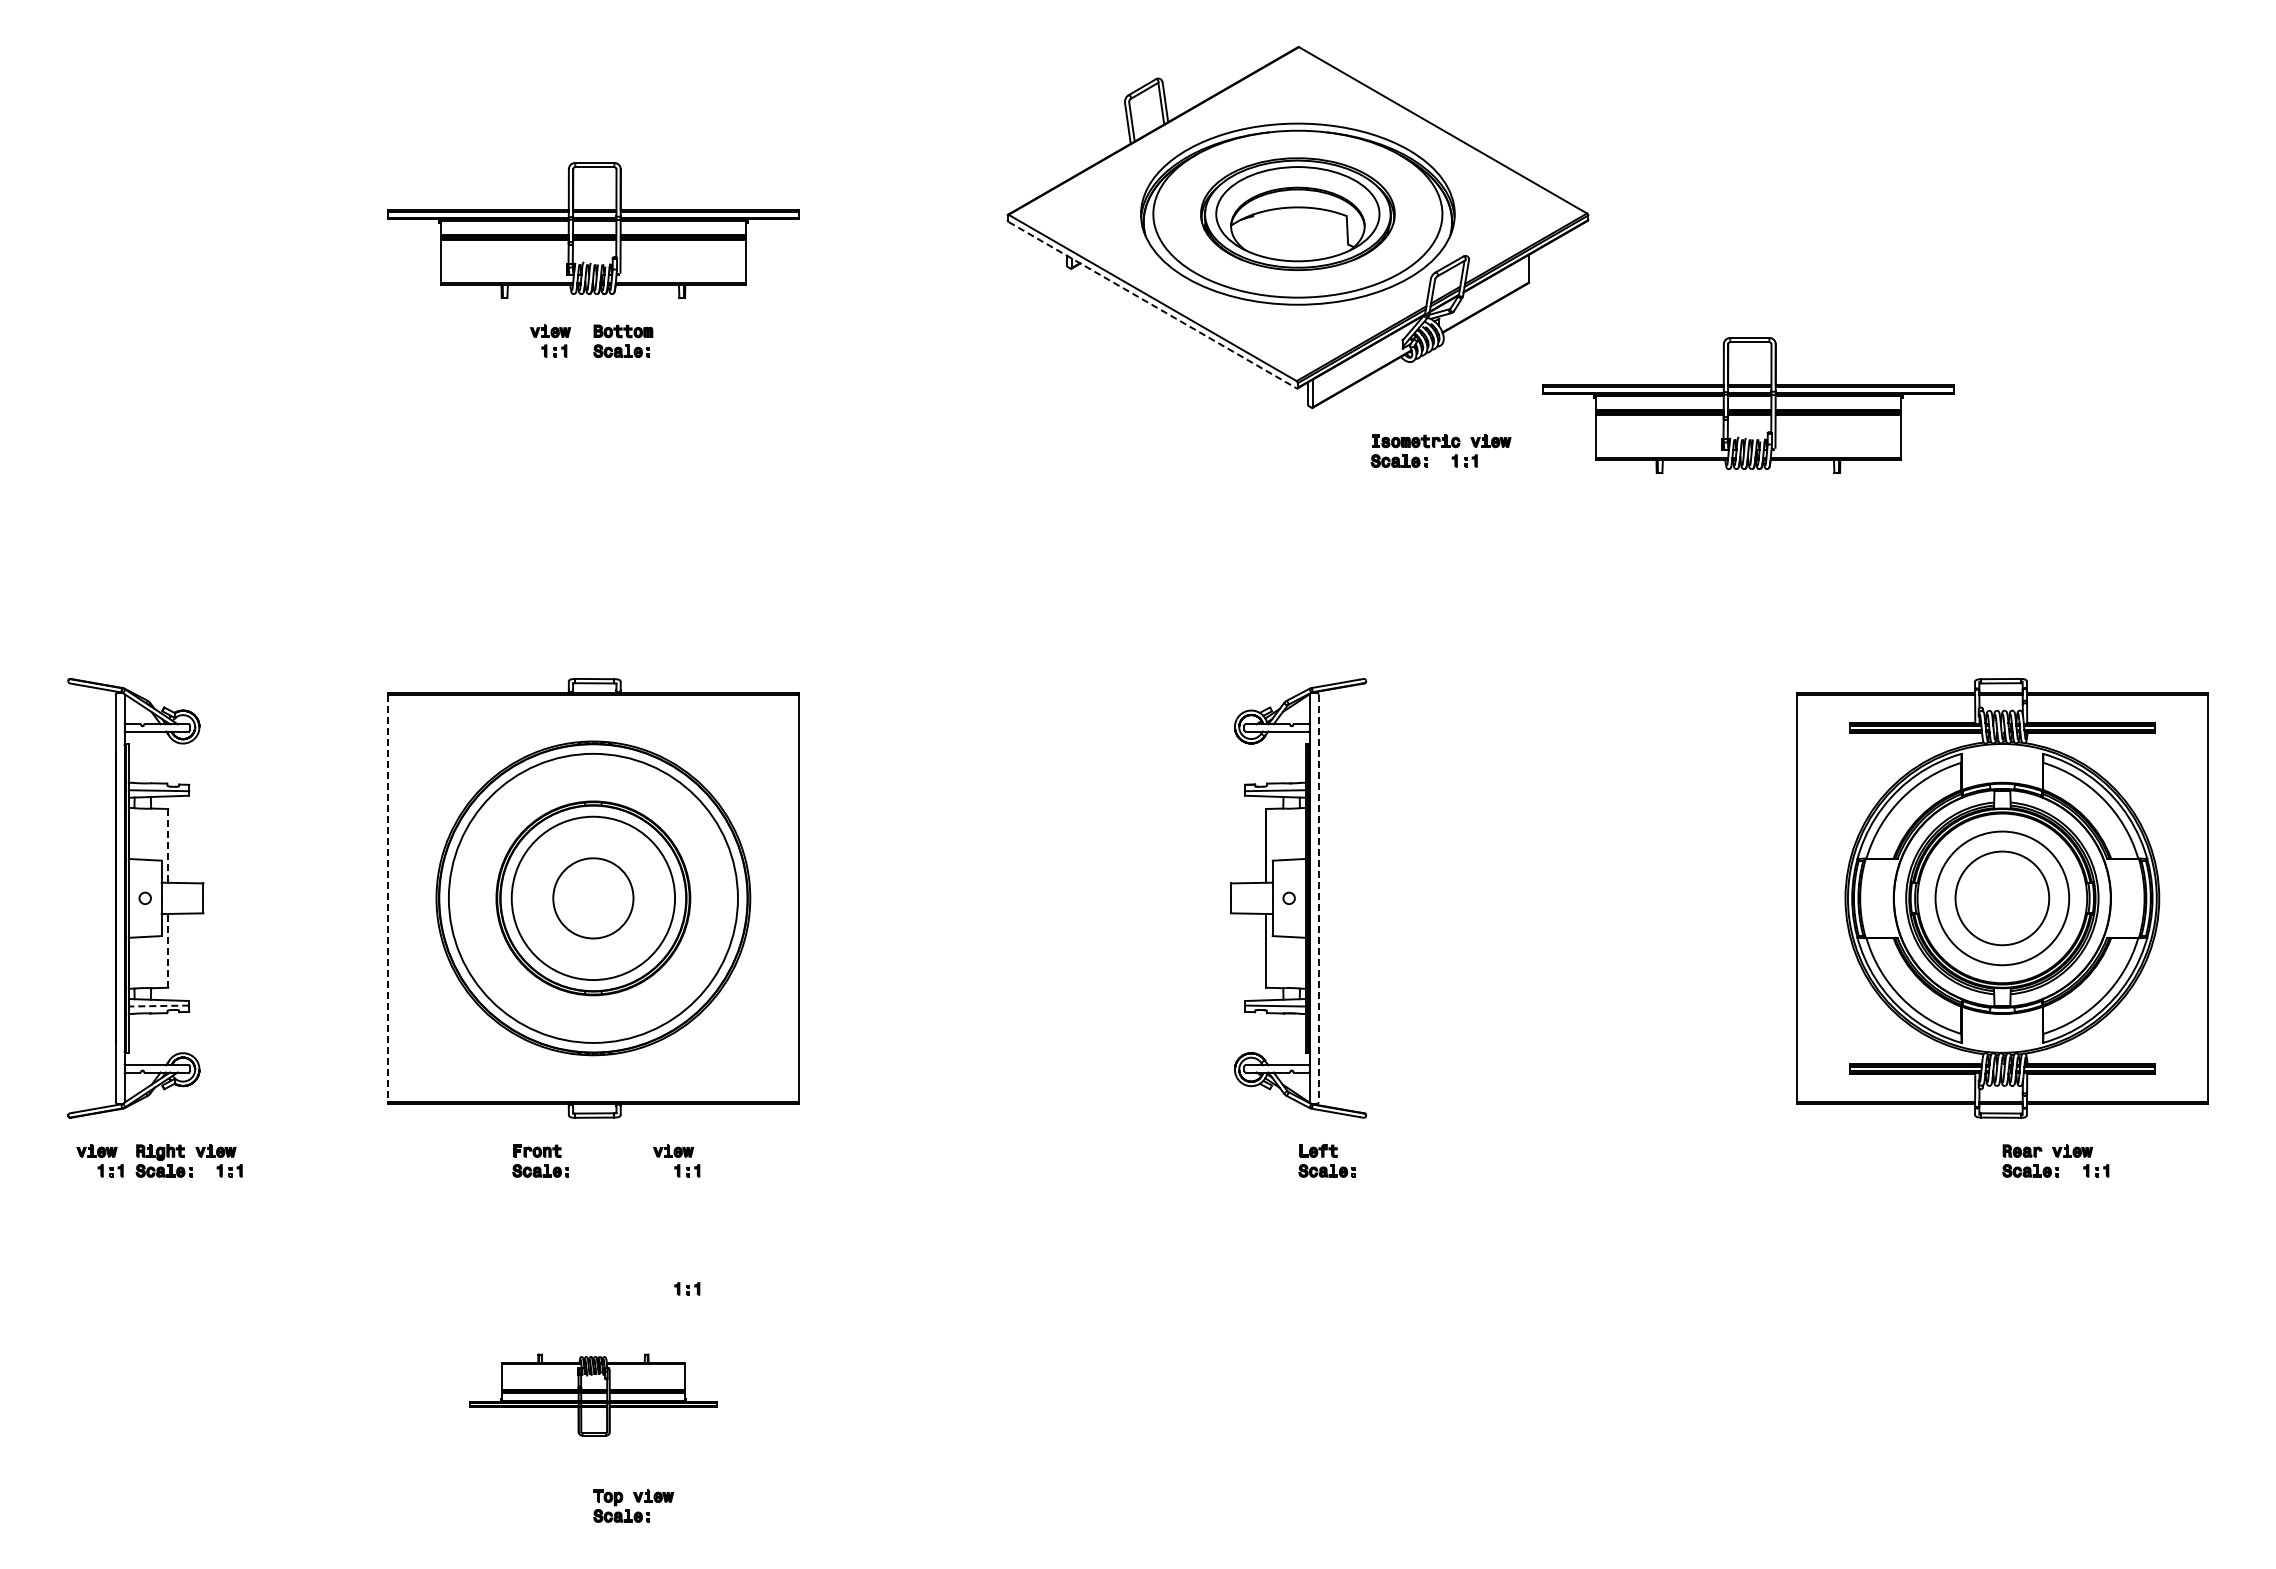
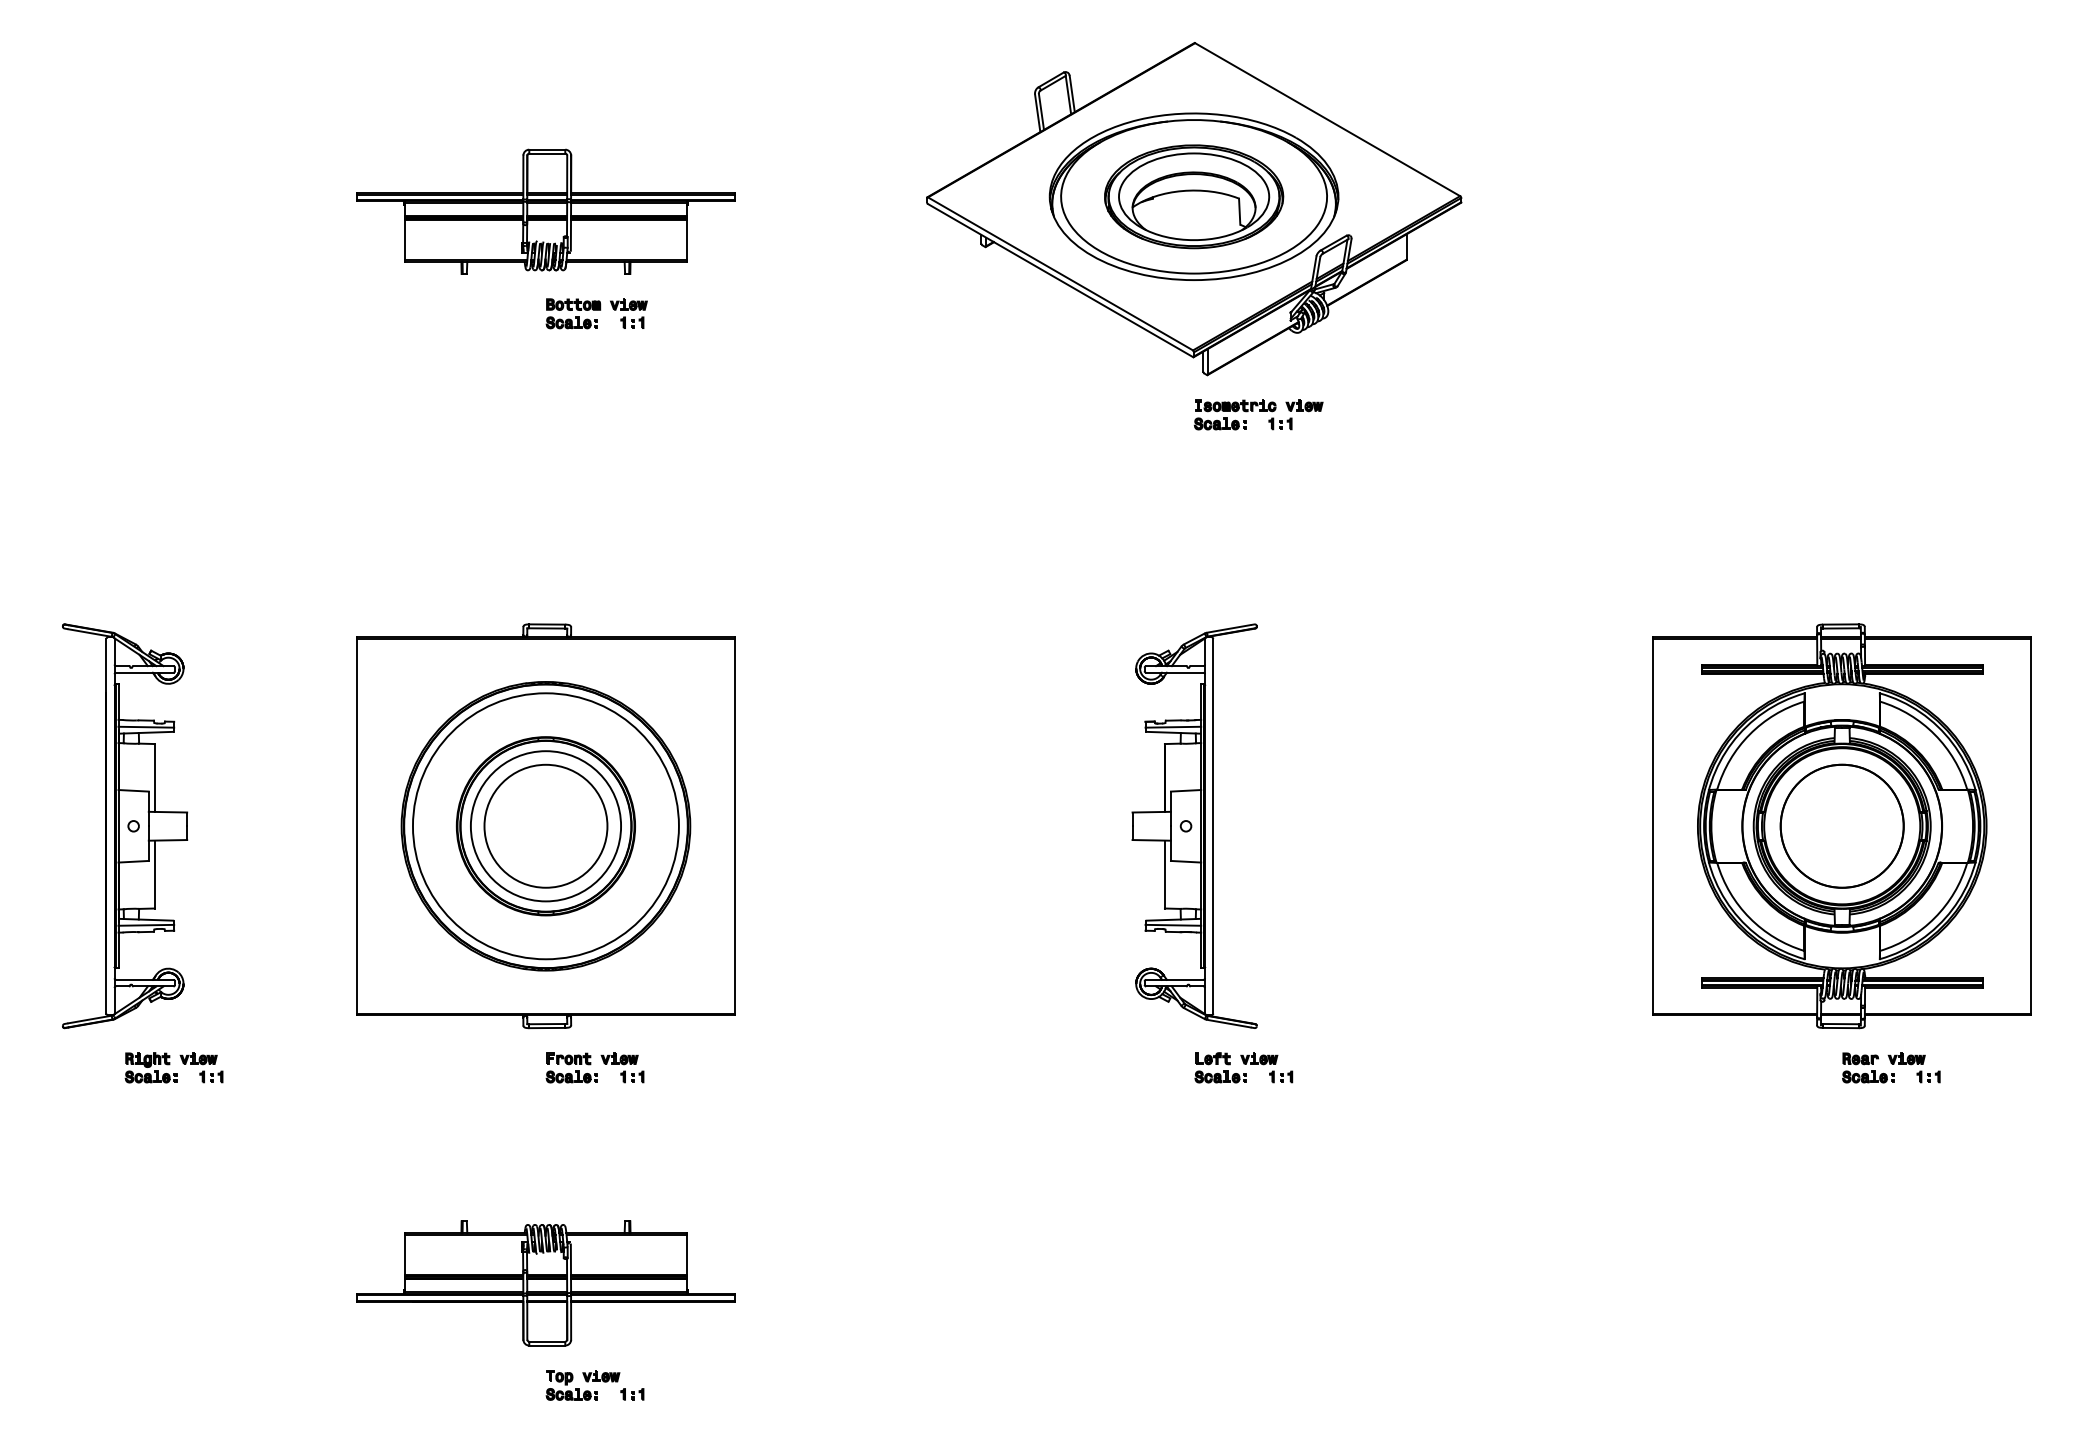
line: (1153, 305) -> (1061, 280), dashed -> solid
part: (550, 340) -> (628, 313), moved
part: (1748, 405) -> (1608, 372), removed
part: (1440, 450) -> (1258, 414), moved
line: (168, 844) -> (155, 776), dashed -> solid
line: (388, 898) -> (357, 826), dashed -> solid
circle: (593, 898) -> (546, 826), size x1.67
line: (1318, 898) -> (1213, 826), dashed -> solid
circle: (2002, 898) -> (1842, 826), size x1.43
line: (168, 950) -> (155, 874), dashed -> solid
line: (158, 1006) -> (145, 925), dashed -> solid
part: (99, 1160) -> (91, 1067), removed
part: (540, 1160) -> (571, 1067), moved
part: (1376, 1160) -> (1266, 1067), added
part: (687, 1288) -> (632, 1394), moved
part: (593, 1394) -> (546, 1282), size x1.67

